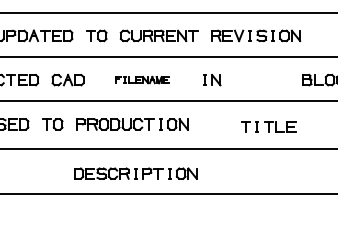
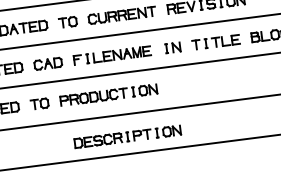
part: (141, 79) -> (111, 55), size x1.67
part: (268, 126) -> (215, 41), moved
part: (135, 173) -> (127, 136), moved

